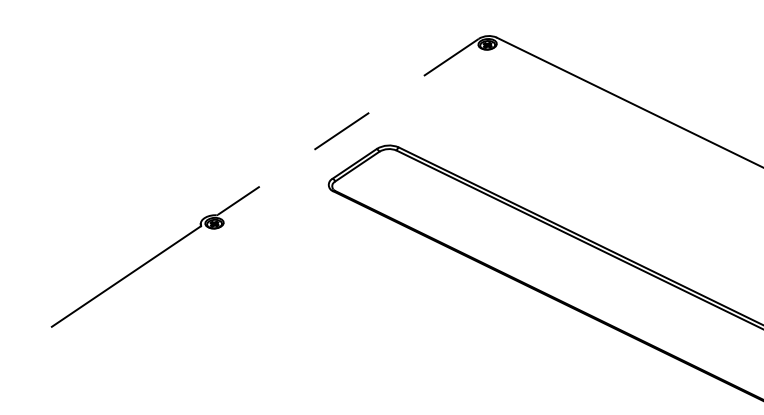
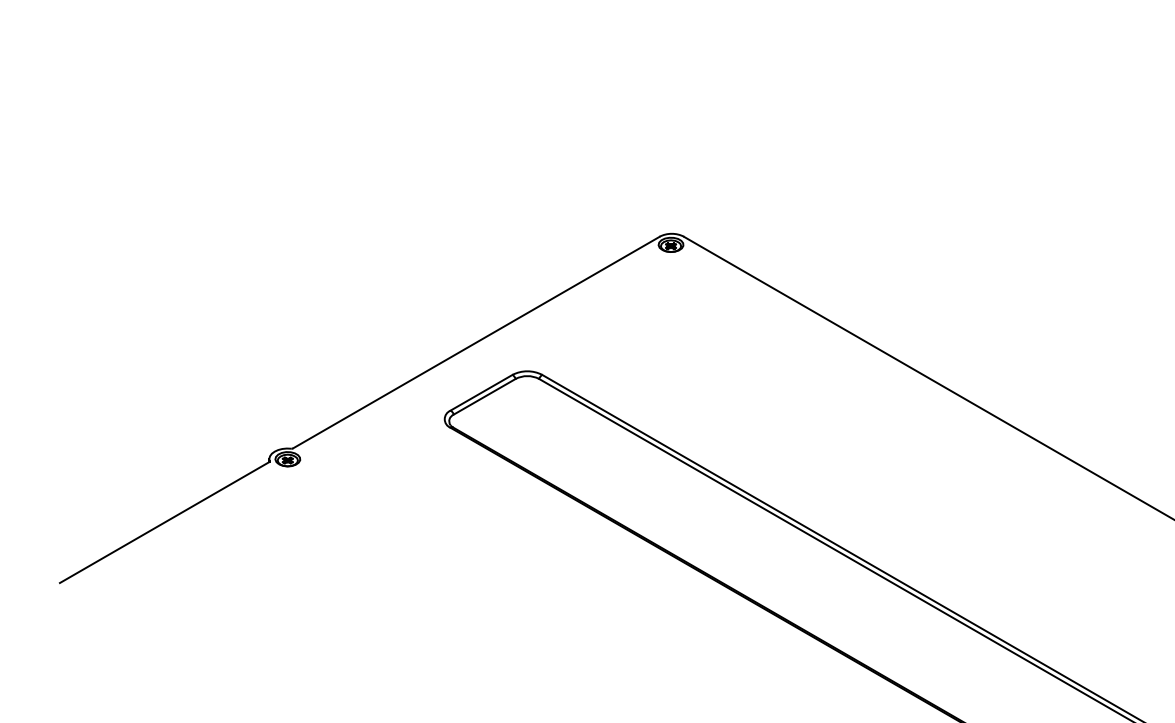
line: (347, 126) -> (475, 342), dashed -> solid

